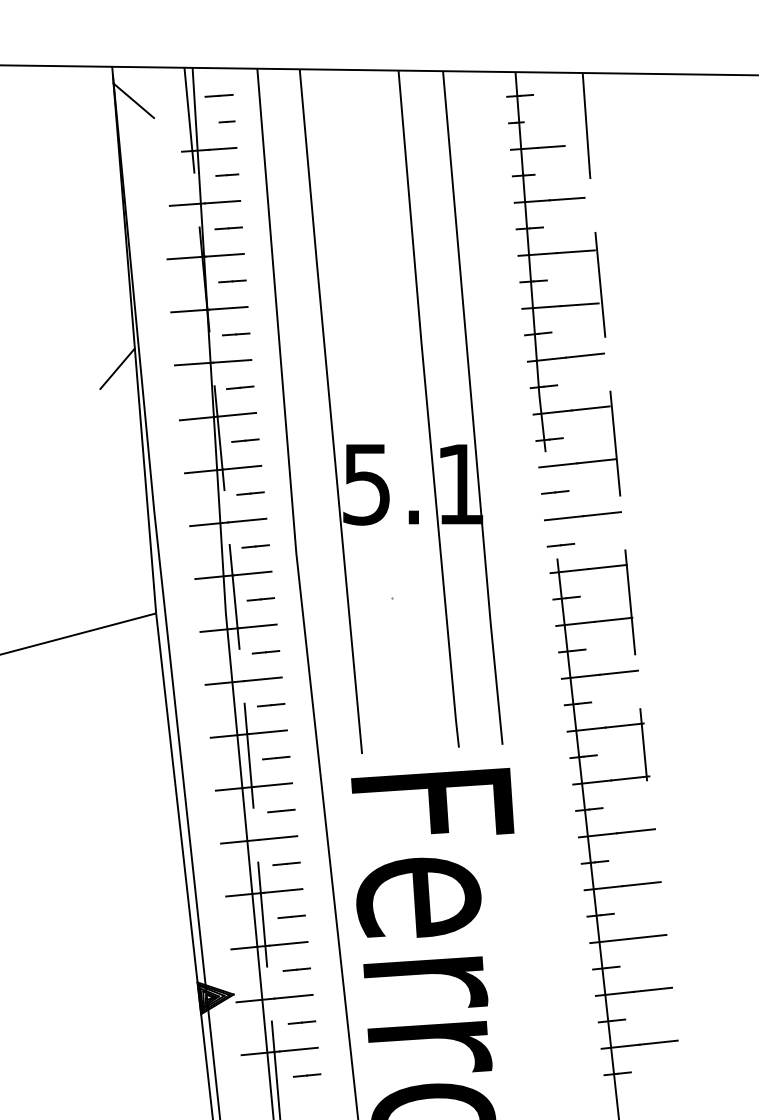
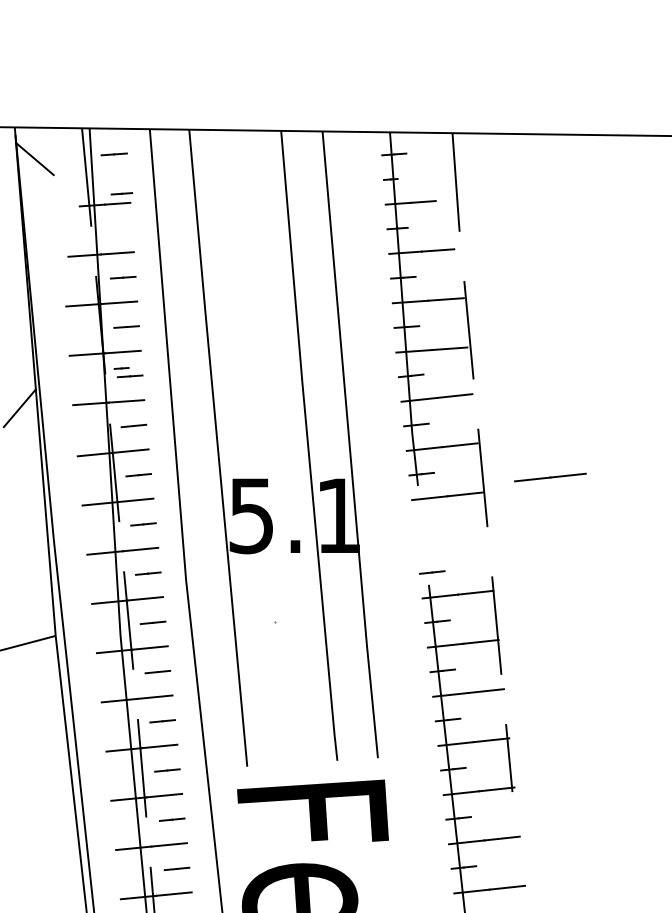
line: (226, 121) -> (121, 368), moved
line: (227, 174) -> (122, 193), moved
line: (555, 492) -> (427, 523), removed
line: (582, 516) -> (549, 477), moved

